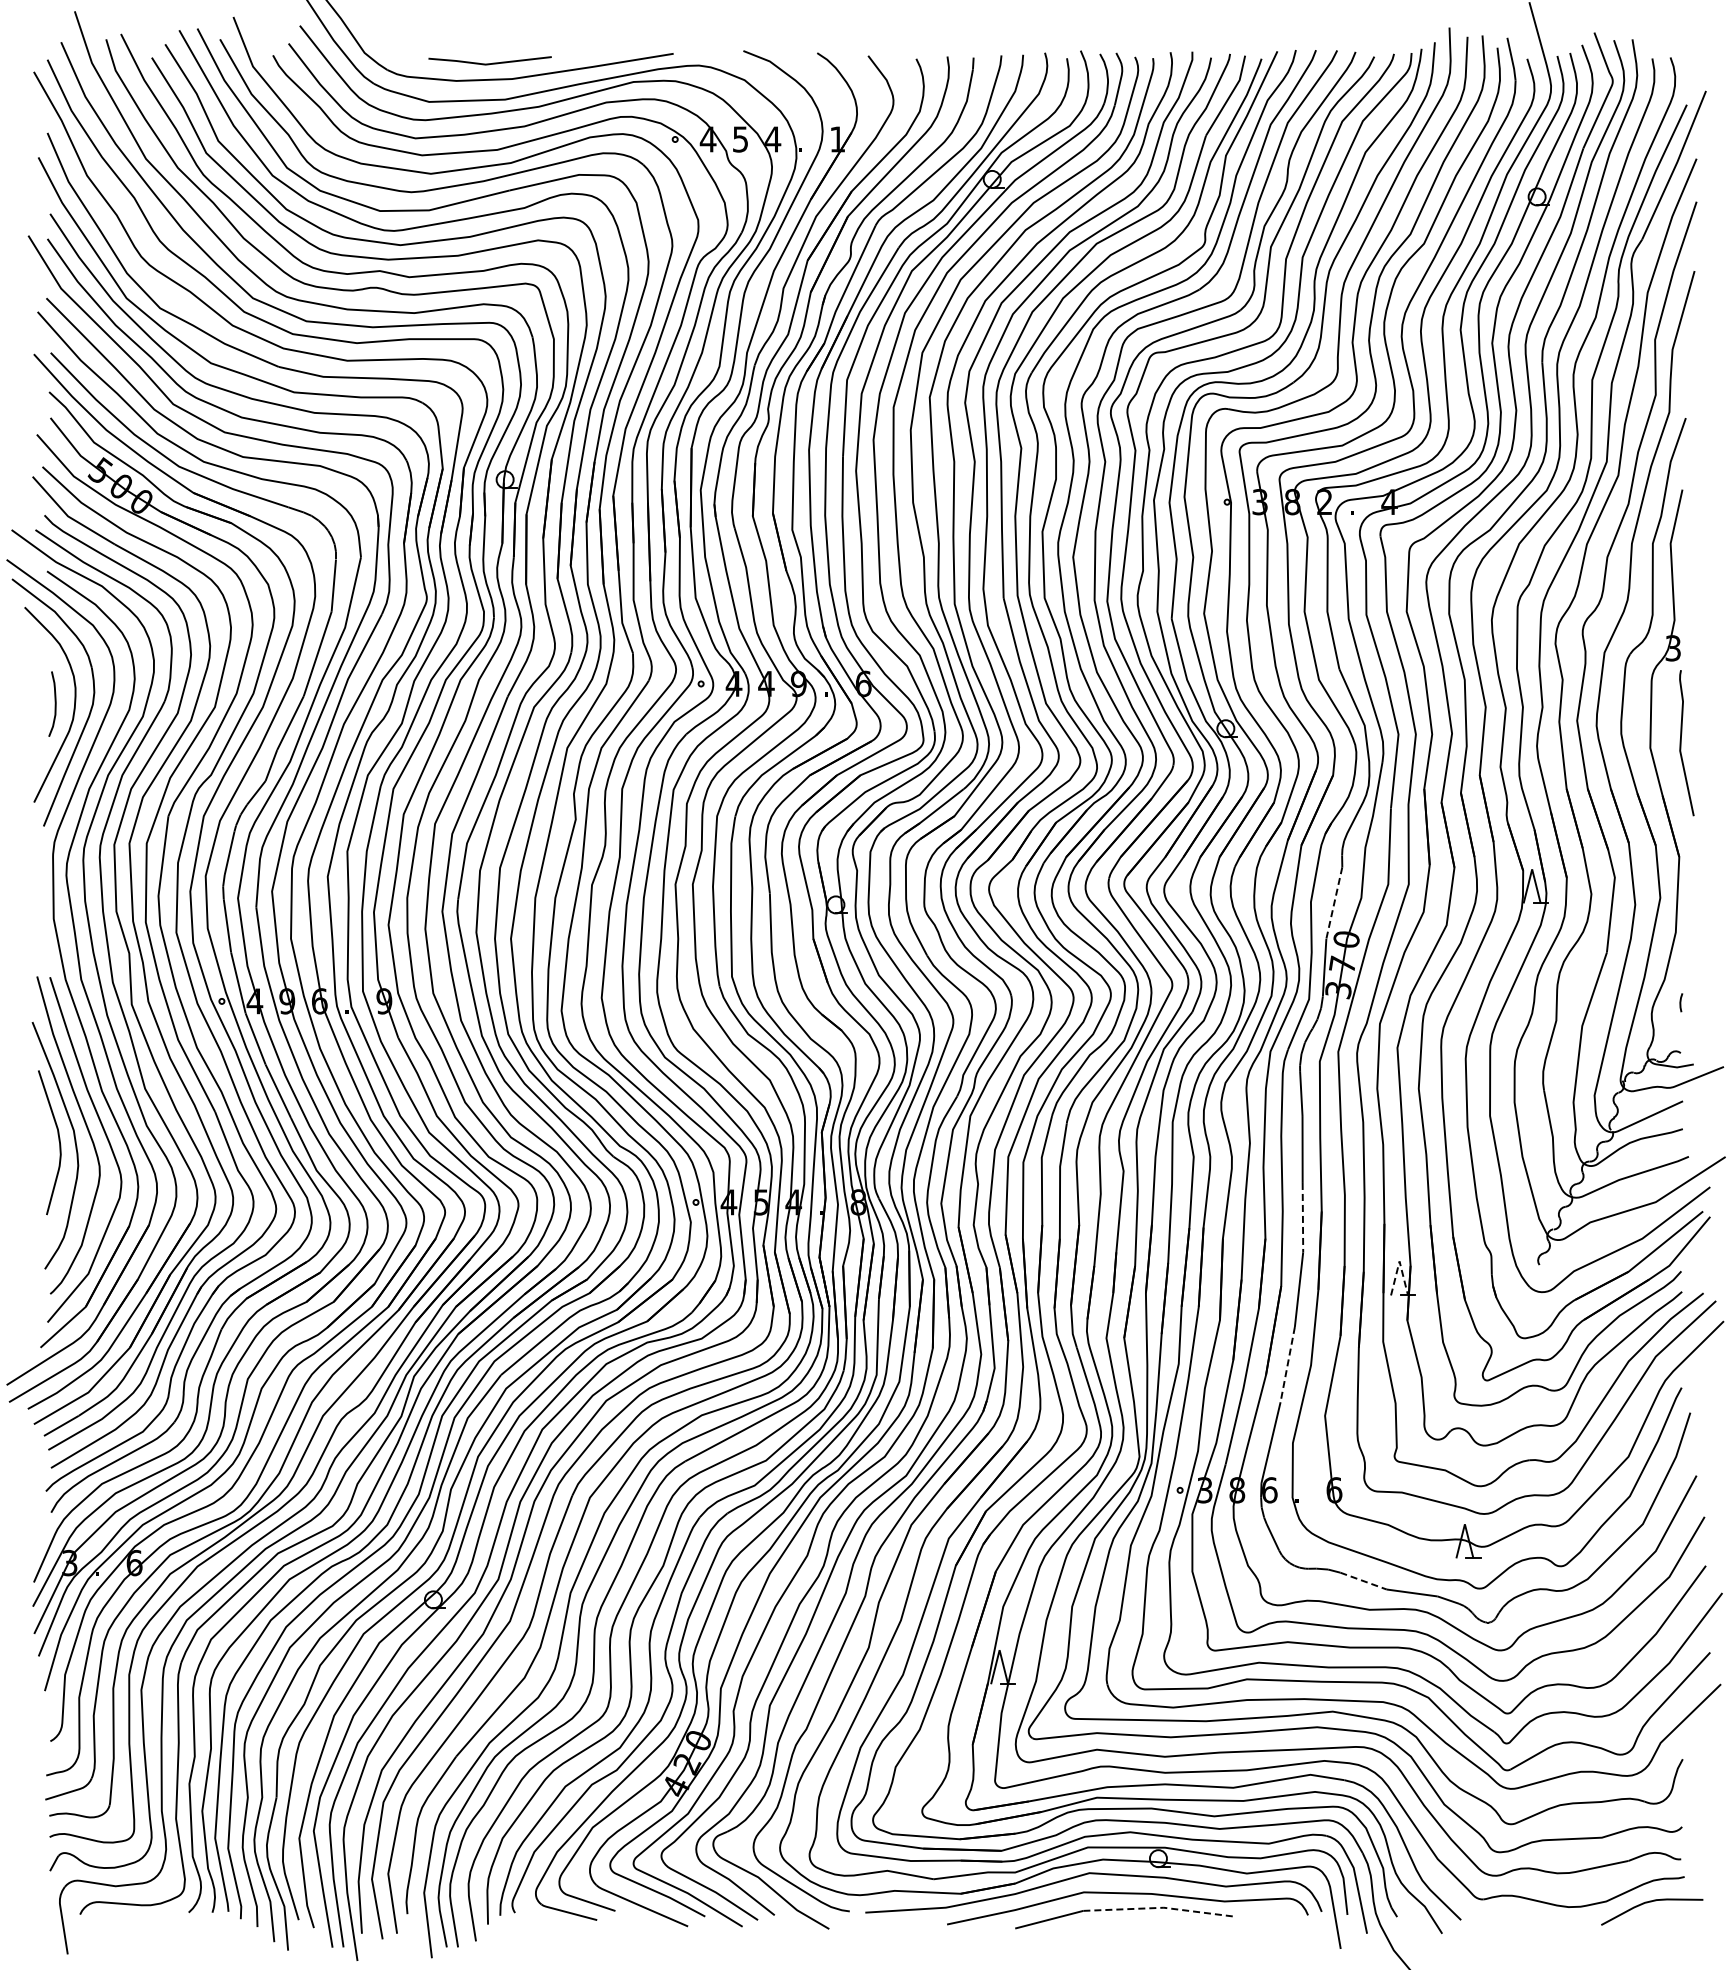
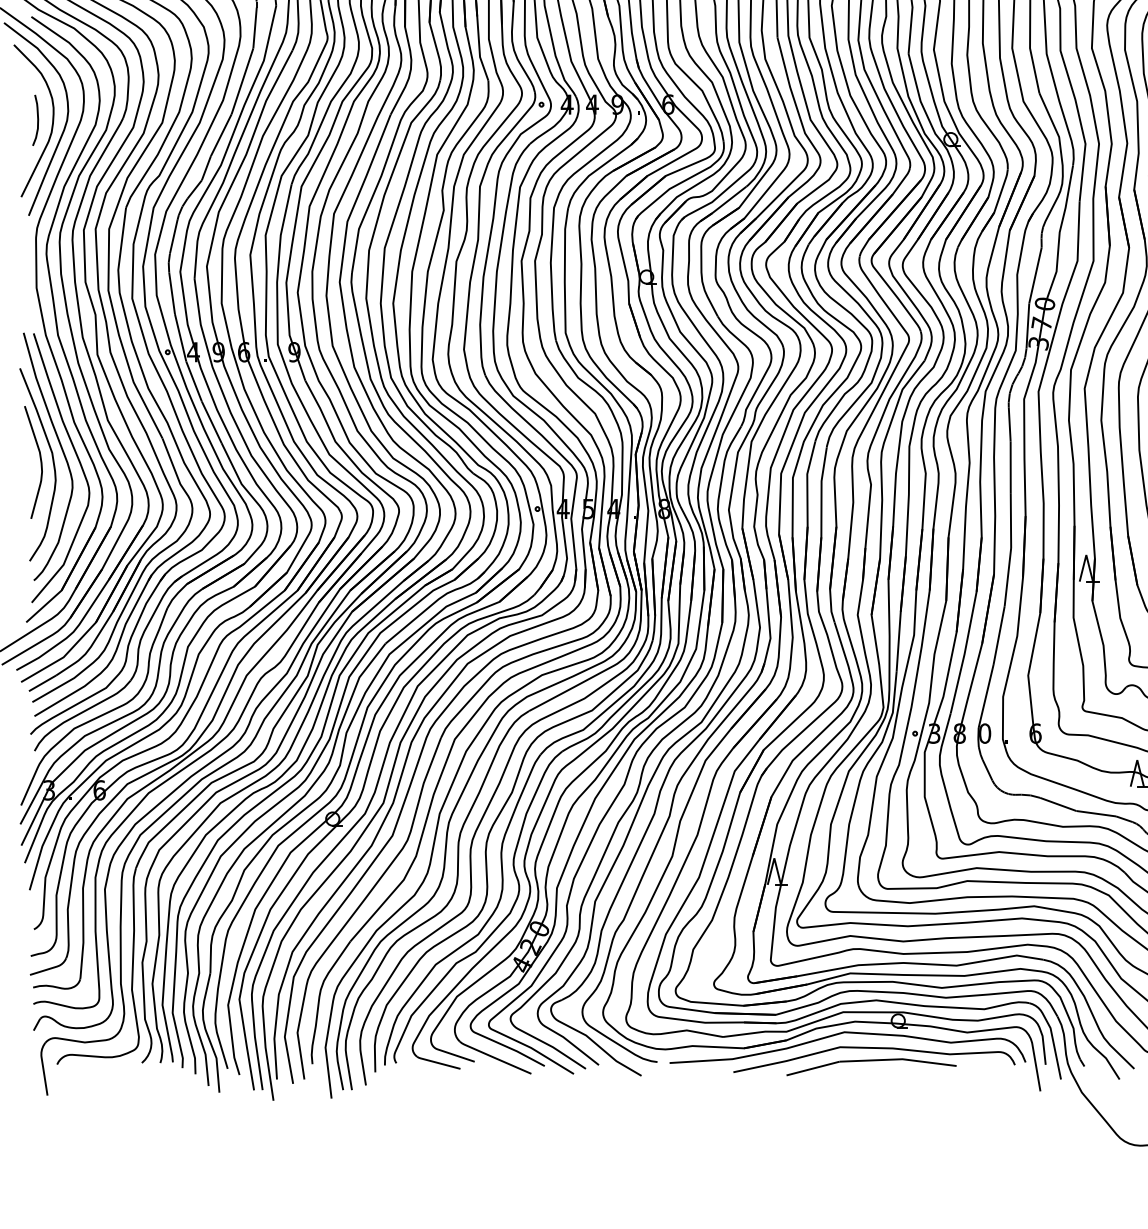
line: (1334, 903) -> (1035, 275), dashed -> solid
line: (1302, 1217) -> (1010, 520), dashed -> solid
line: (1399, 1261) -> (1086, 555), dashed -> solid
line: (1287, 1365) -> (998, 636), dashed -> solid
text: (1269, 1490) -> (984, 733), 6 -> 0
line: (1363, 1581) -> (1058, 804), dashed -> solid
line: (1158, 1907) -> (898, 1059), dashed -> solid

